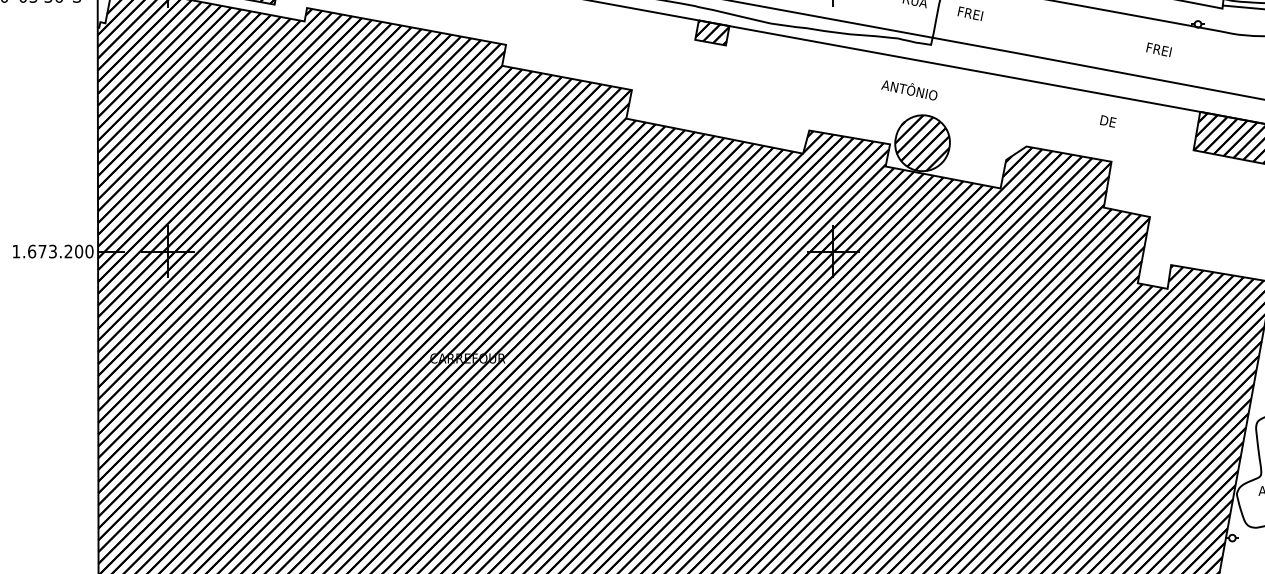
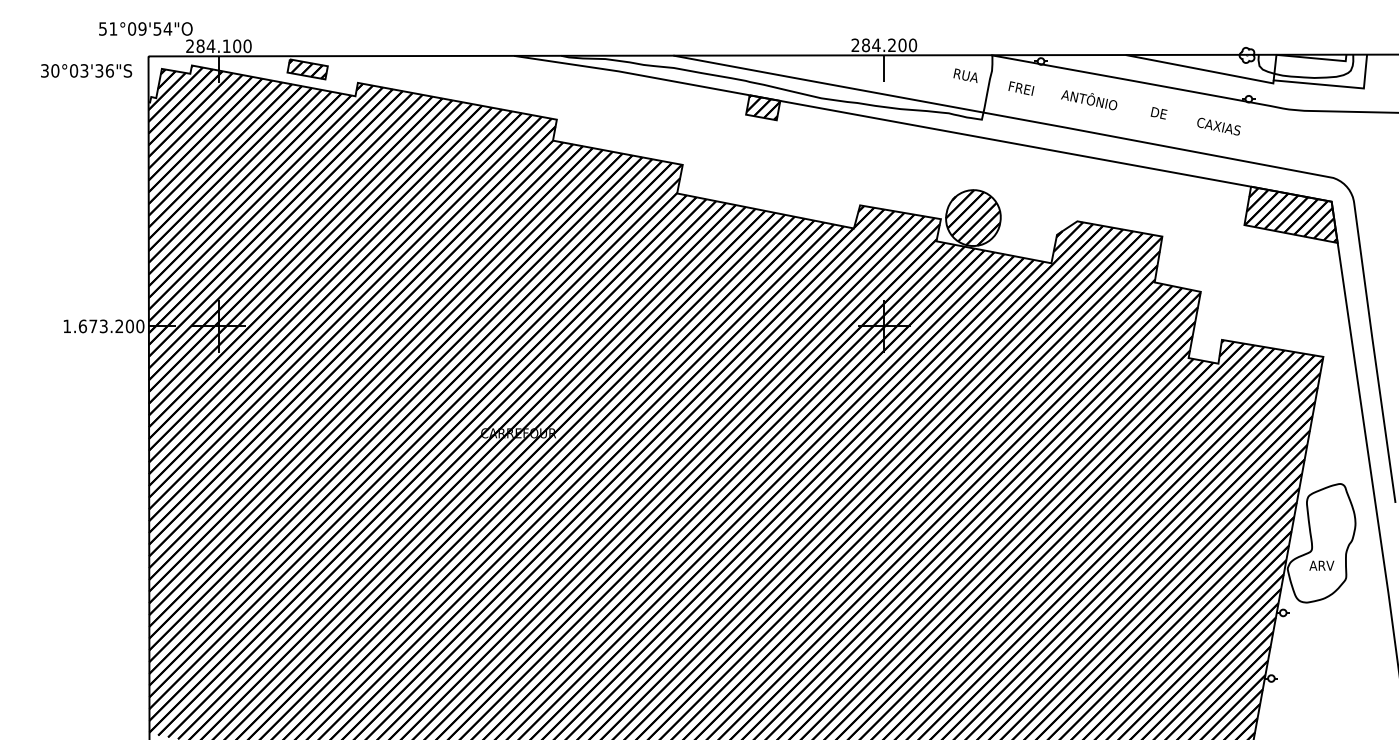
text: (1167, 51) -> (1218, 126), FREI -> CAXIAS
text: (909, 90) -> (1089, 100), moved
text: (1107, 121) -> (1158, 113), moved

